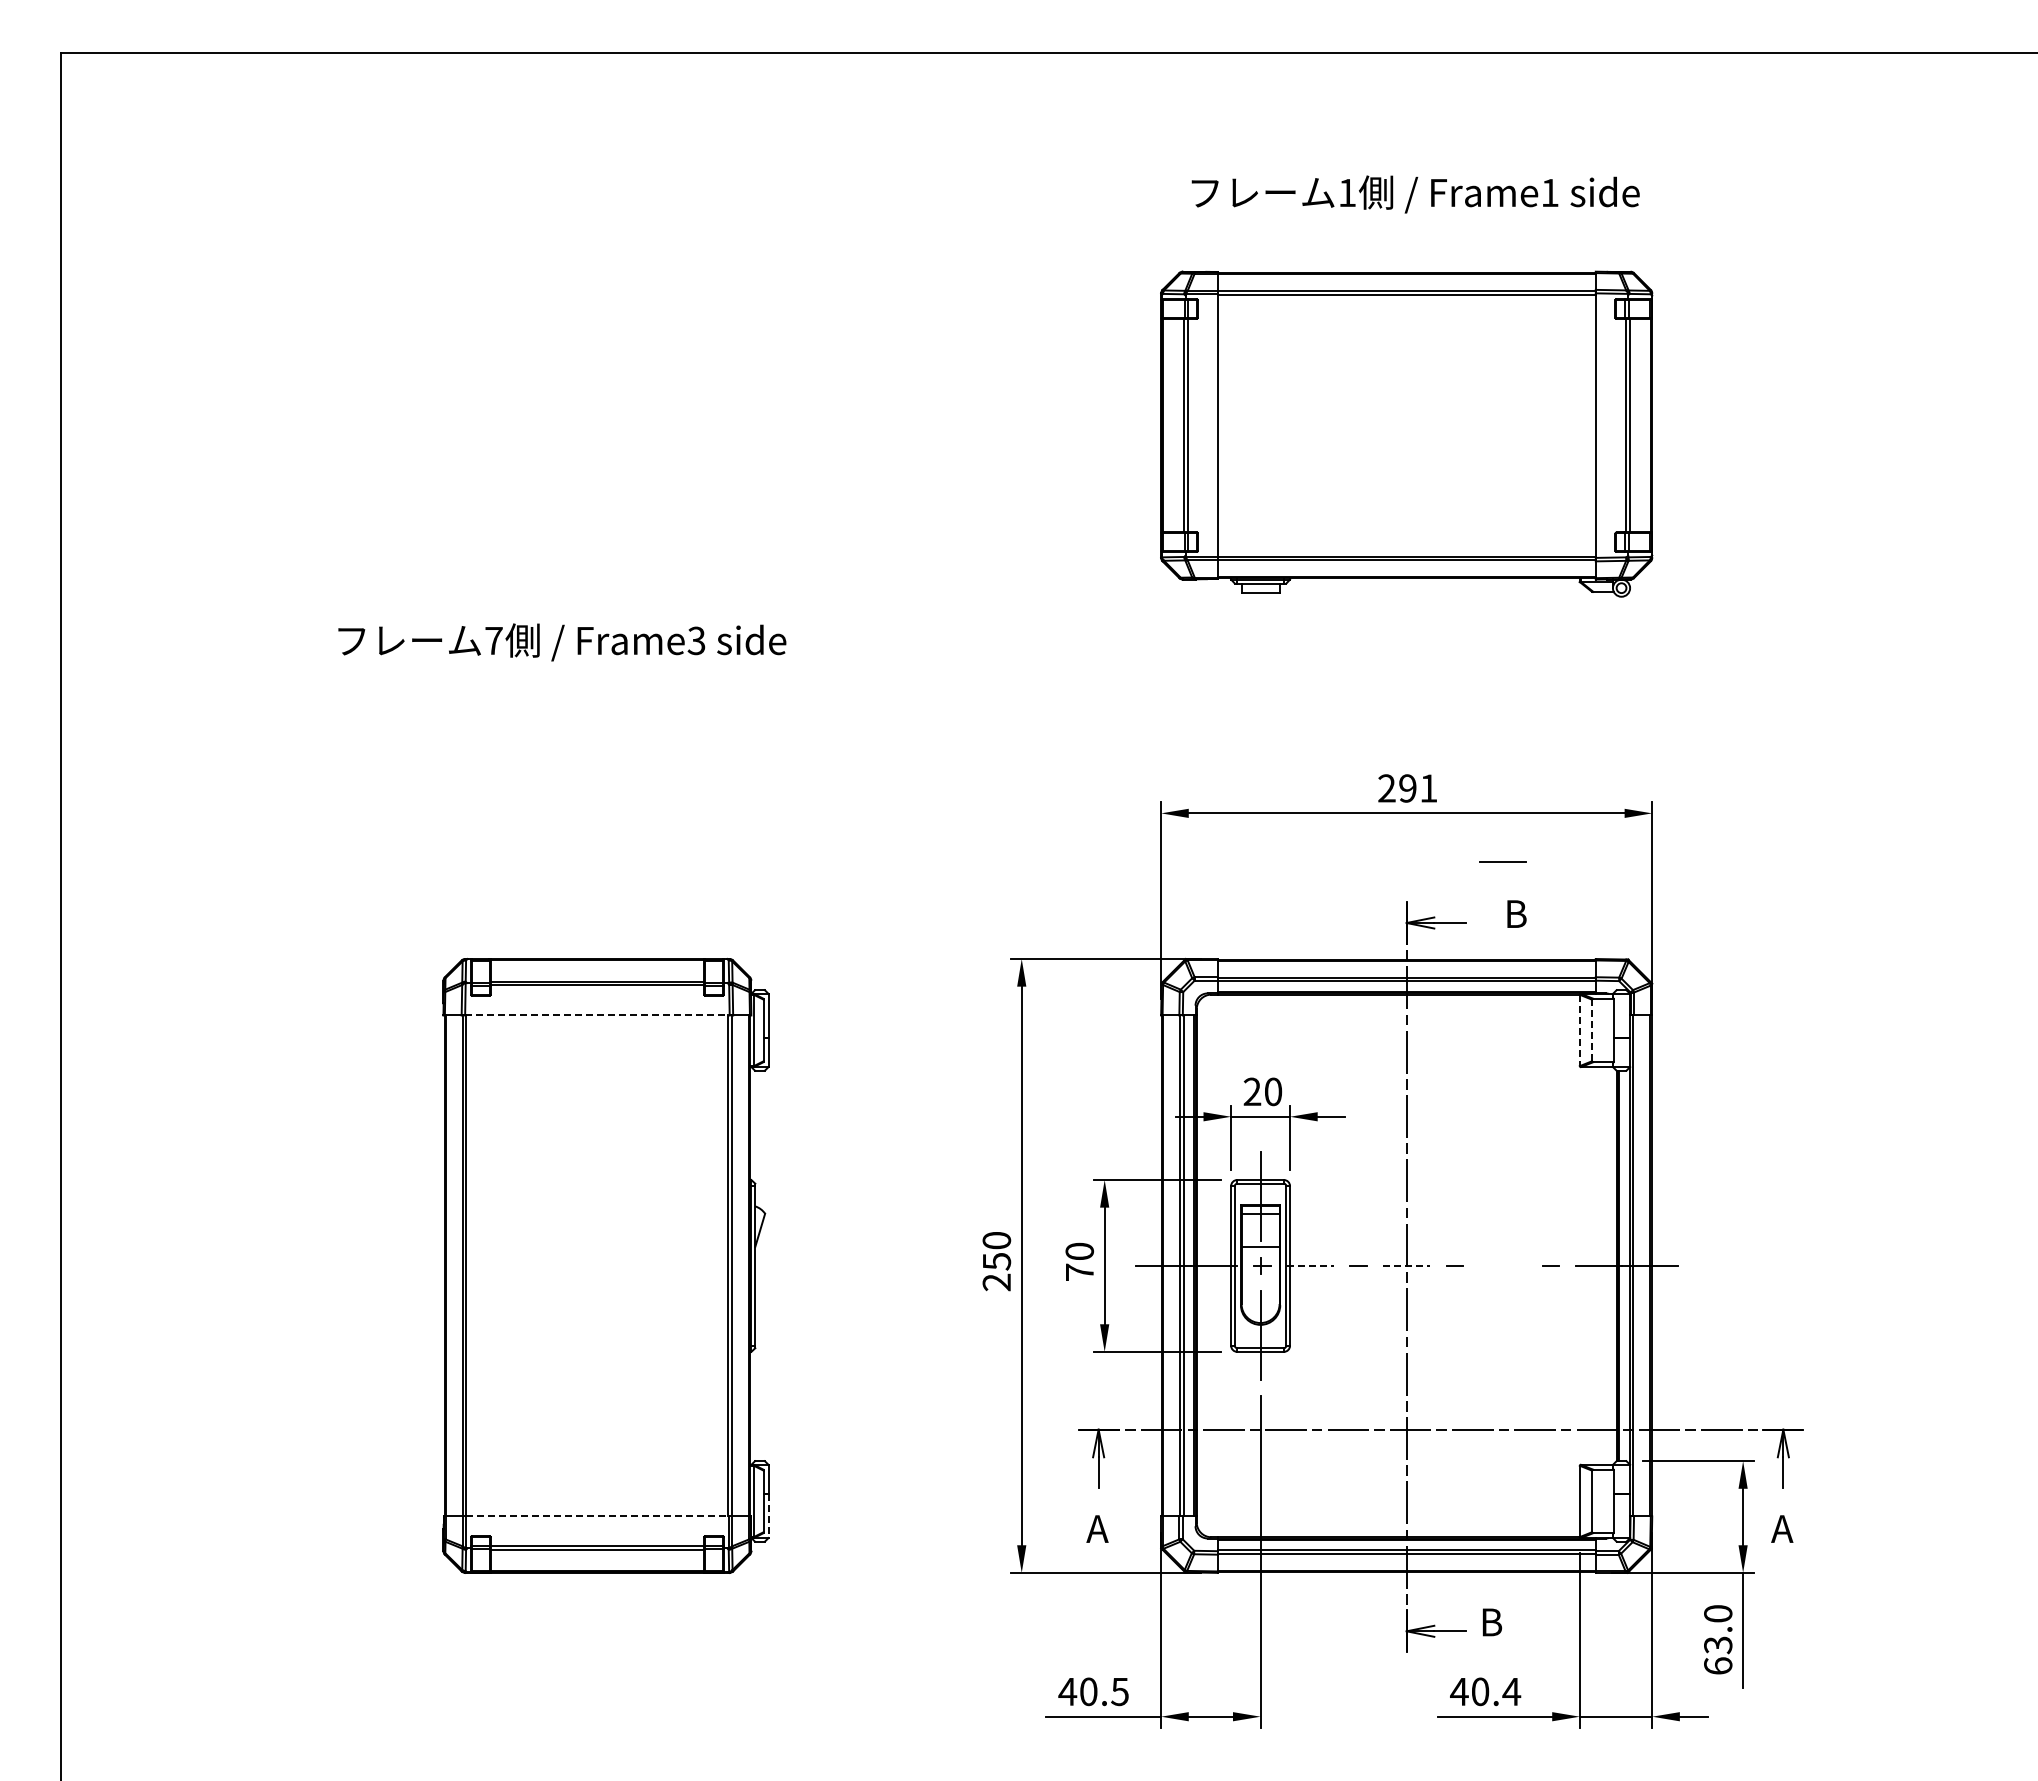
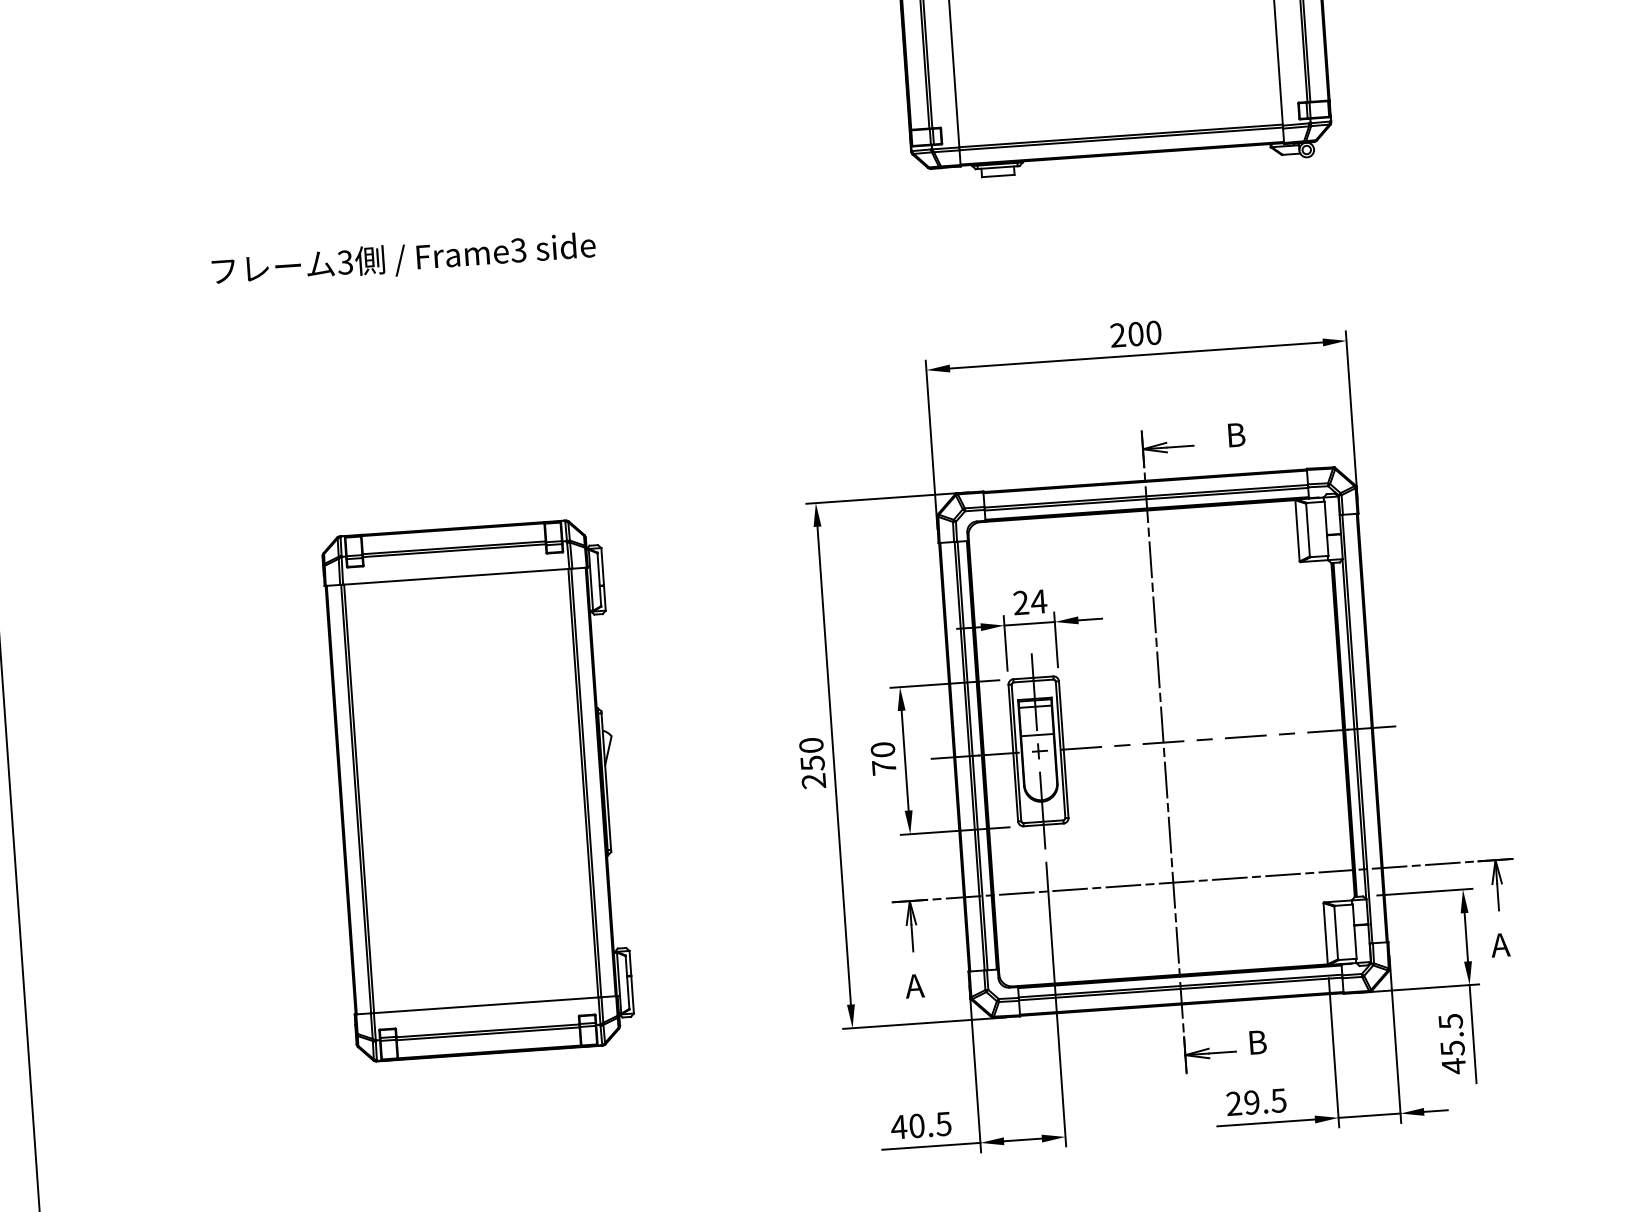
text: (493, 640) -> (344, 262), 7 -> 3
text: (1418, 788) -> (1145, 333), 291 -> 200
line: (1502, 861) -> (1245, 736), moved
line: (597, 1015) -> (456, 576), dashed -> solid
line: (1579, 1030) -> (1297, 530), dashed -> solid
line: (1592, 1030) -> (1308, 530), dashed -> solid
text: (1272, 1091) -> (1038, 601), 20 -> 24
line: (1310, 1265) -> (1081, 748), dashed -> solid
line: (1407, 1265) -> (1164, 742), dashed -> solid
line: (597, 1516) -> (486, 1005), dashed -> solid
line: (768, 1516) -> (632, 995), dashed -> solid
text: (1718, 1640) -> (1452, 1044), 63.0 -> 45.5
text: (1485, 1691) -> (1256, 1101), 40.4 -> 29.5

